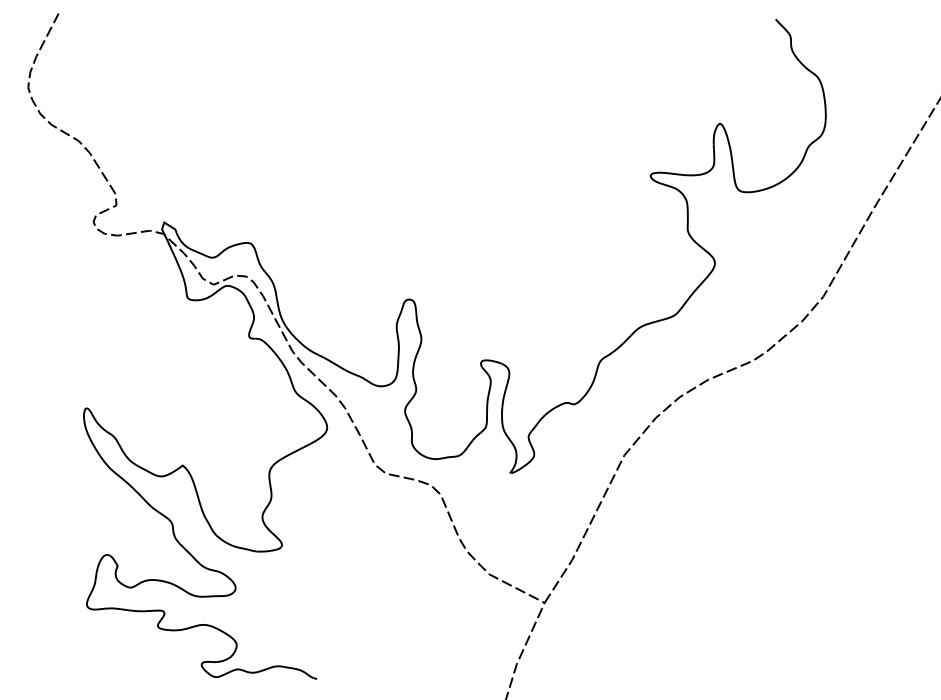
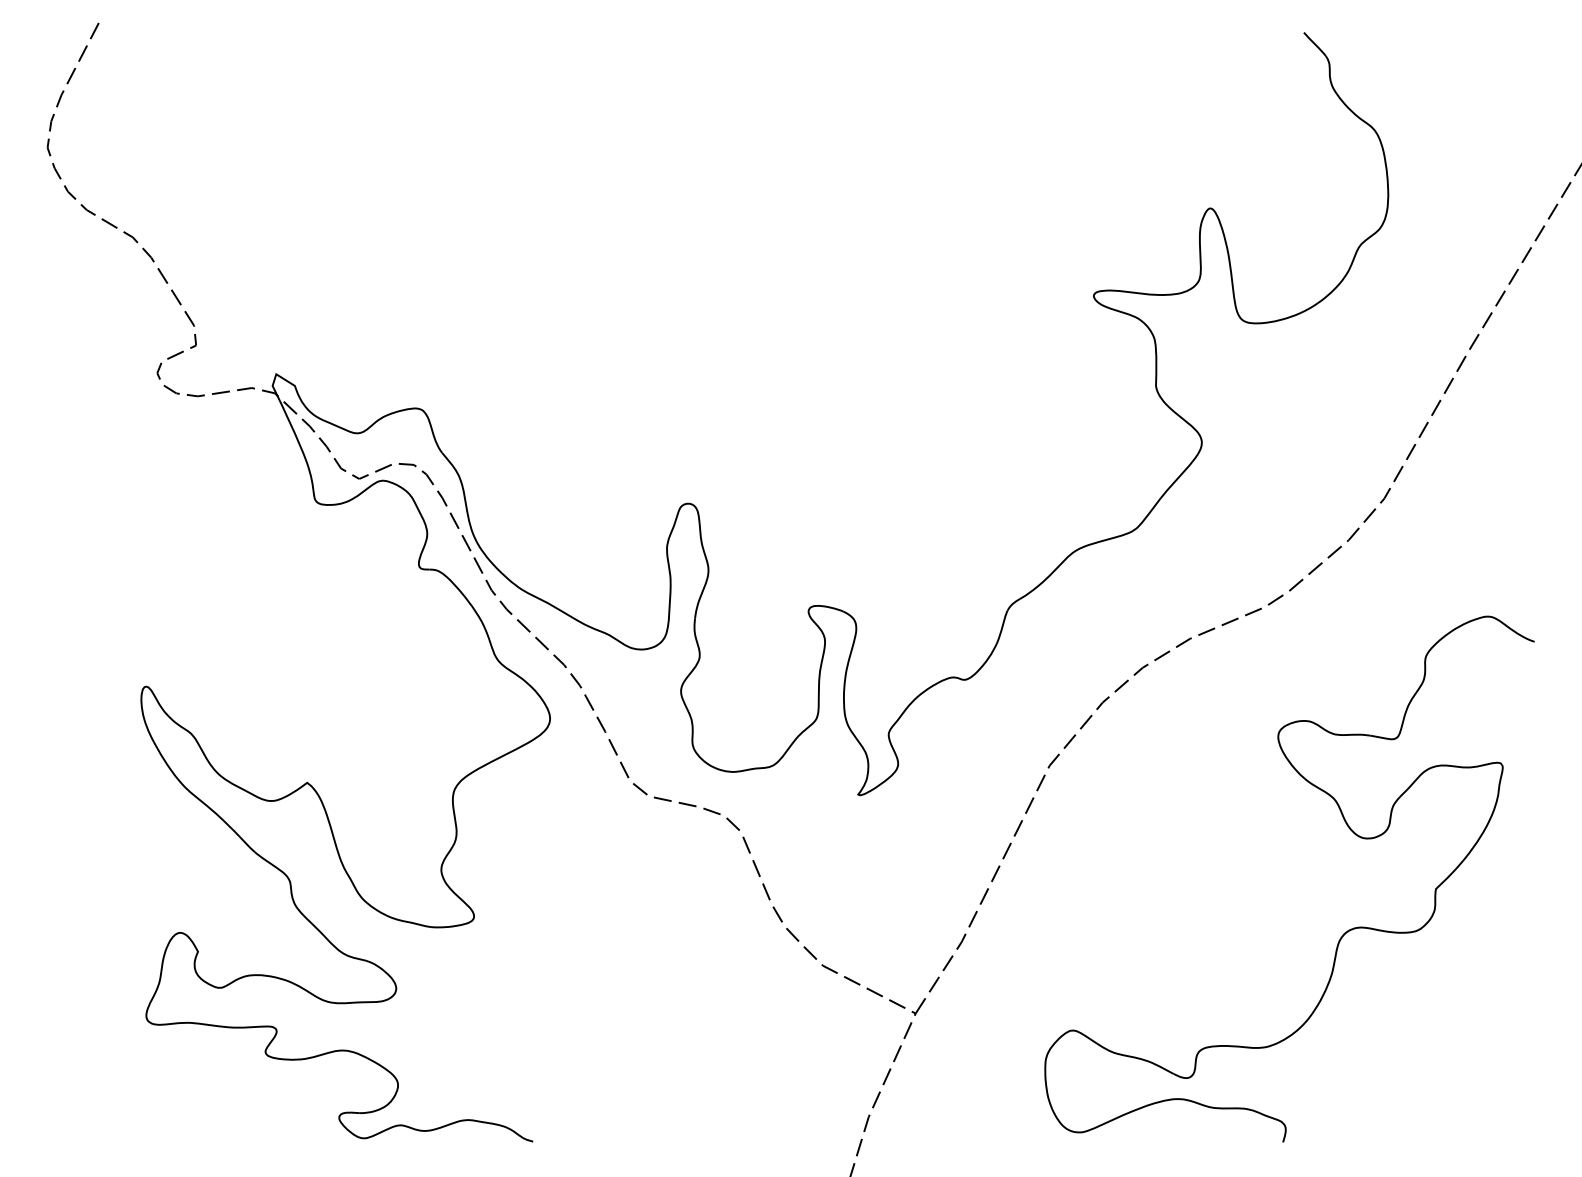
part: (799, 554) -> (1343, 932), added

